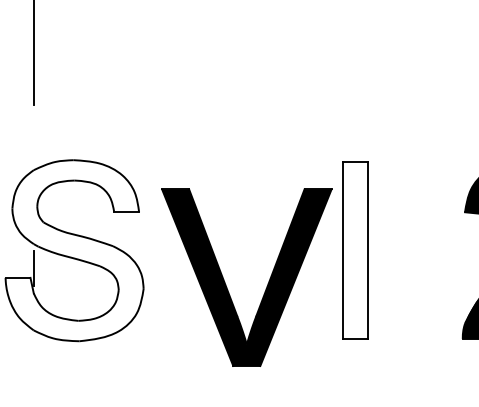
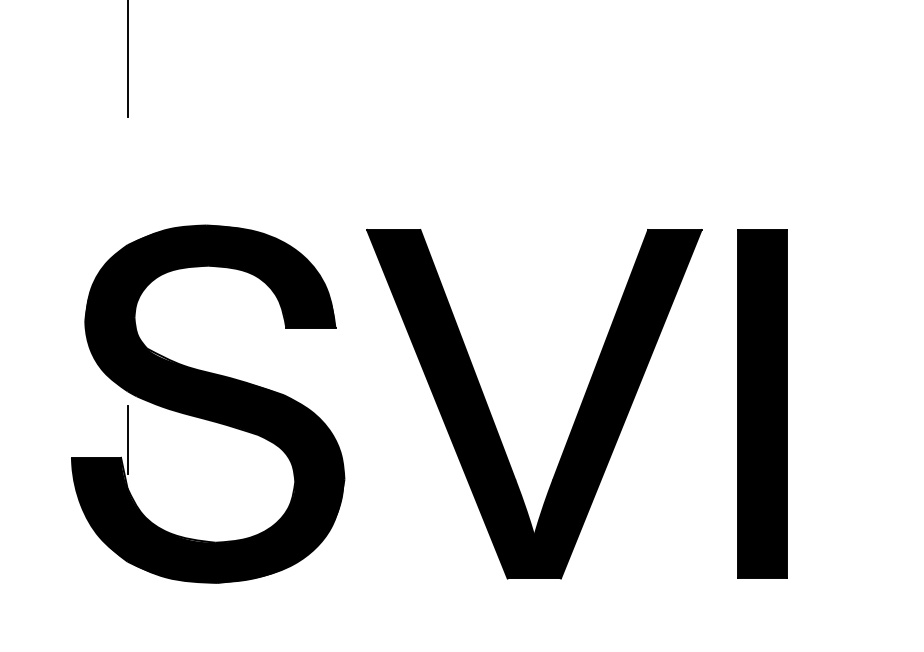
fill: (74, 250) -> (207, 403), added
fill: (354, 250) -> (760, 403), added
part: (226, 284) -> (494, 417), moved

